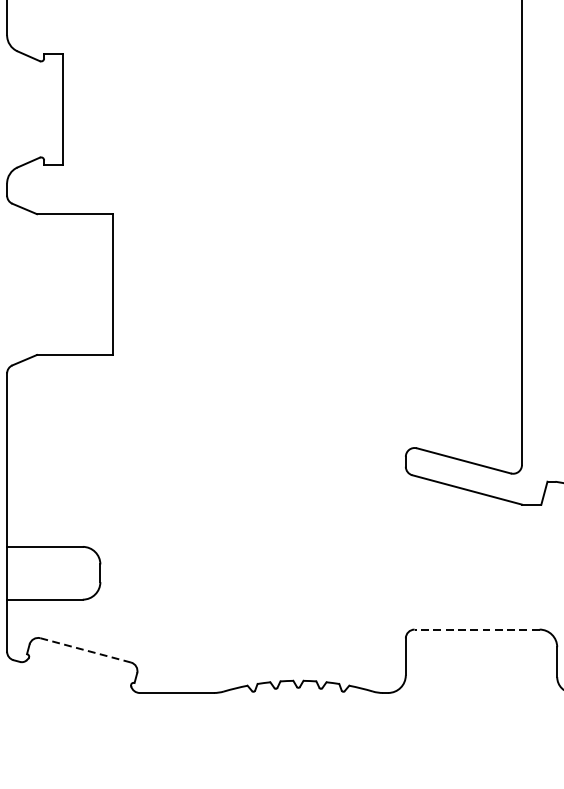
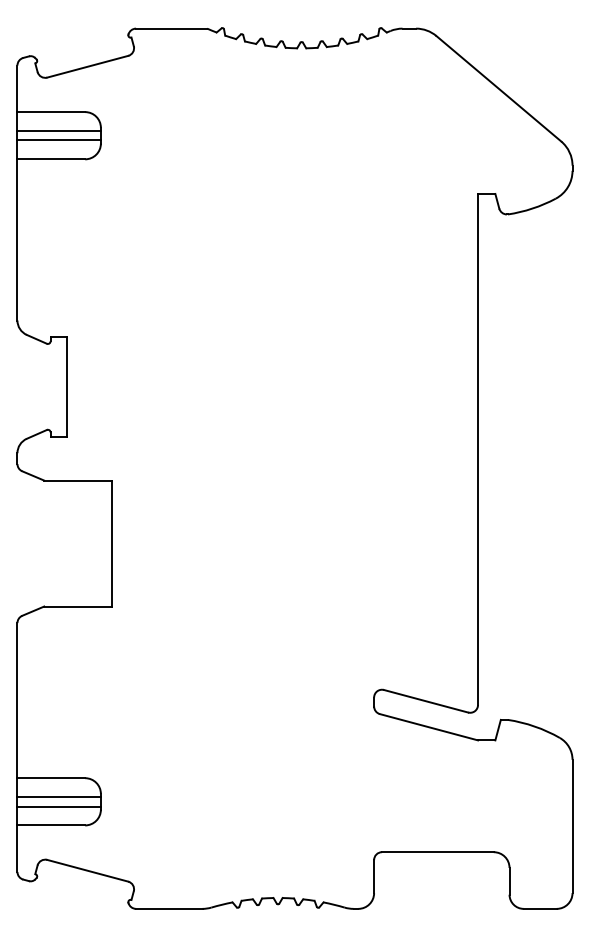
line: (52, 568) -> (58, 797), added
line: (52, 578) -> (58, 806), added
line: (476, 629) -> (437, 852), dashed -> solid
line: (85, 650) -> (87, 870), dashed -> solid

